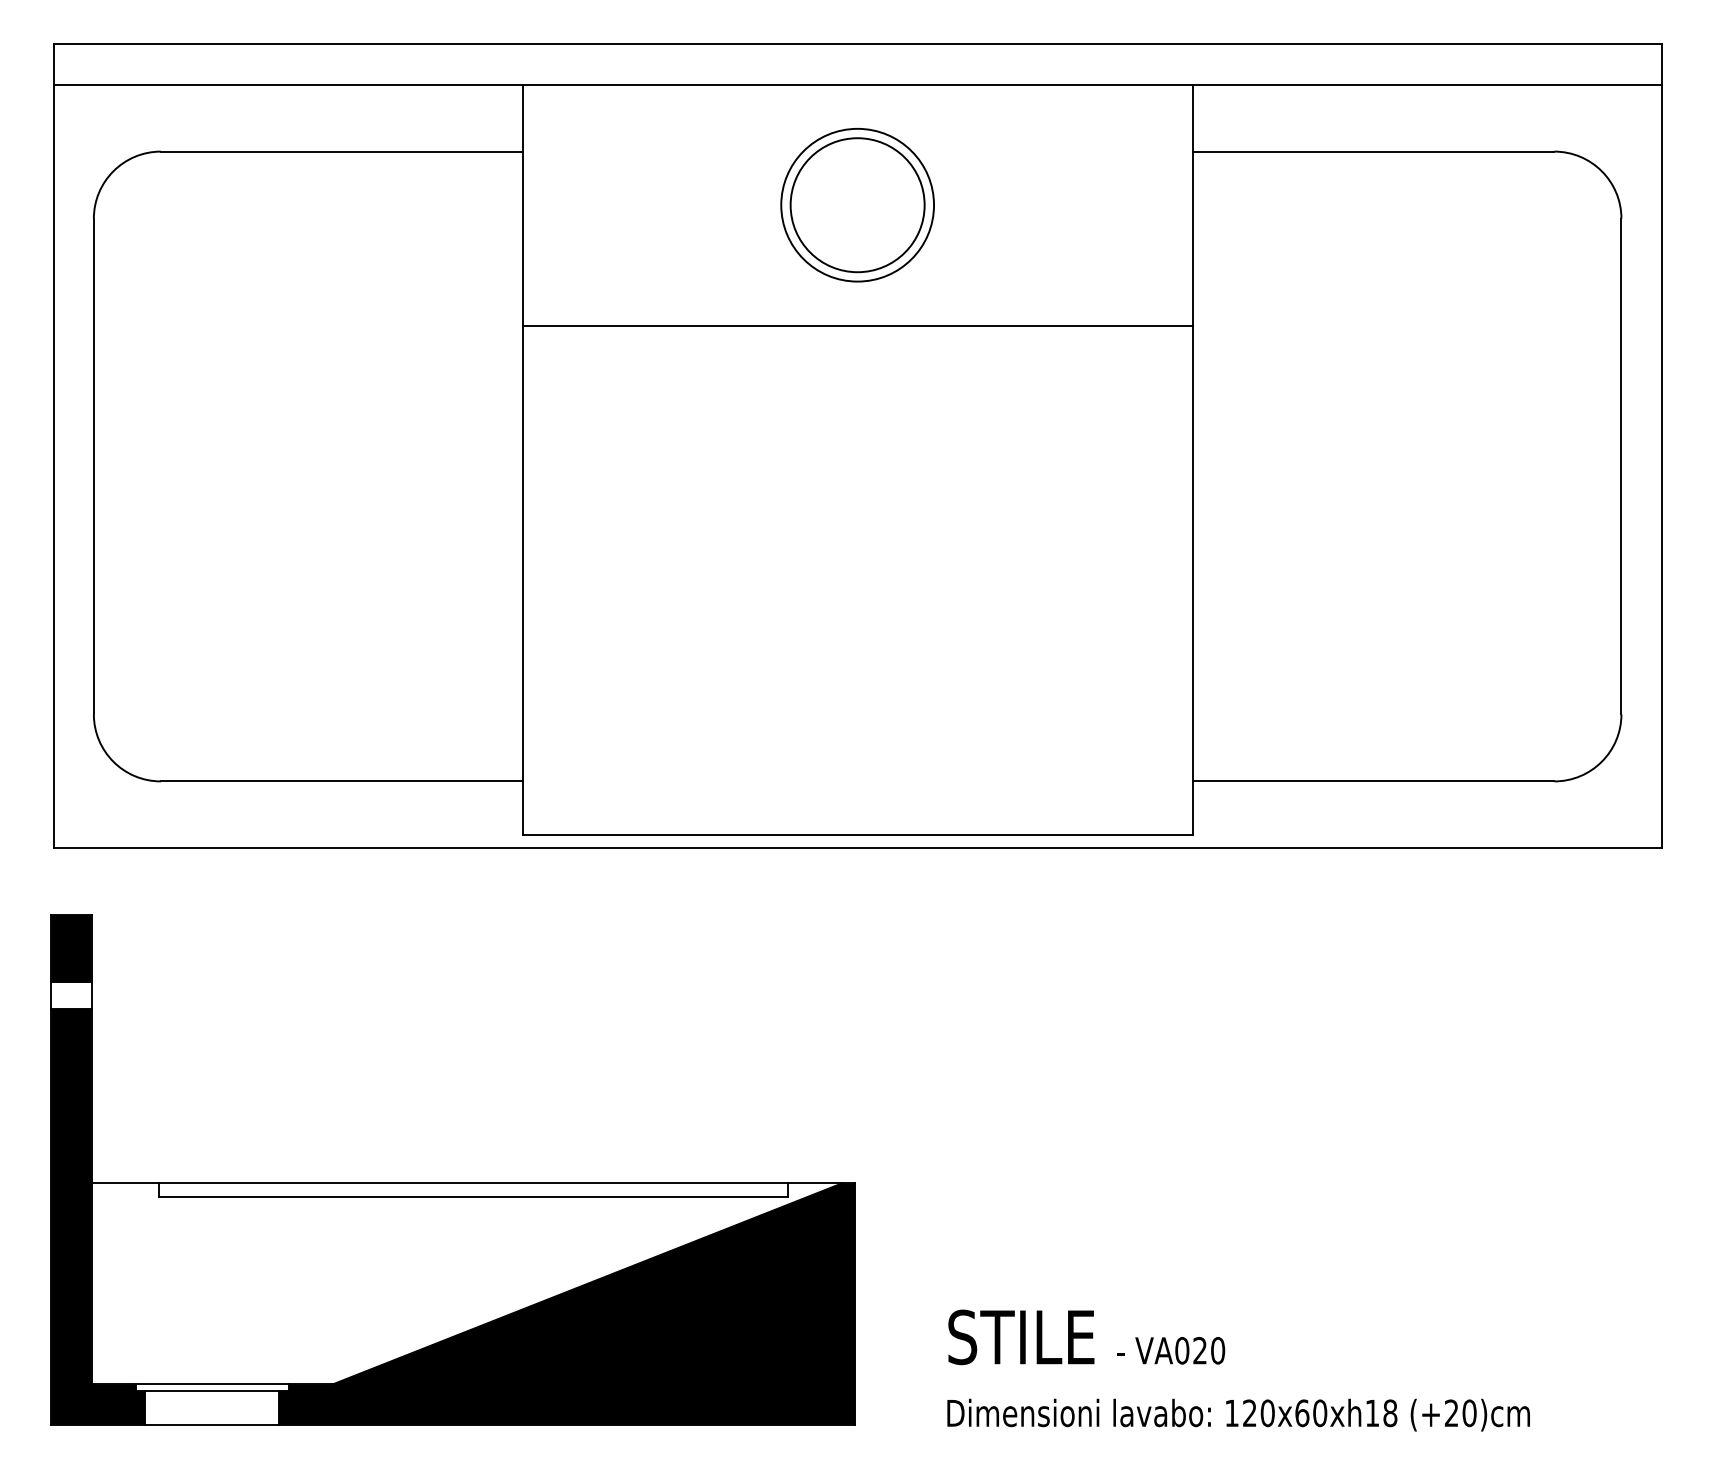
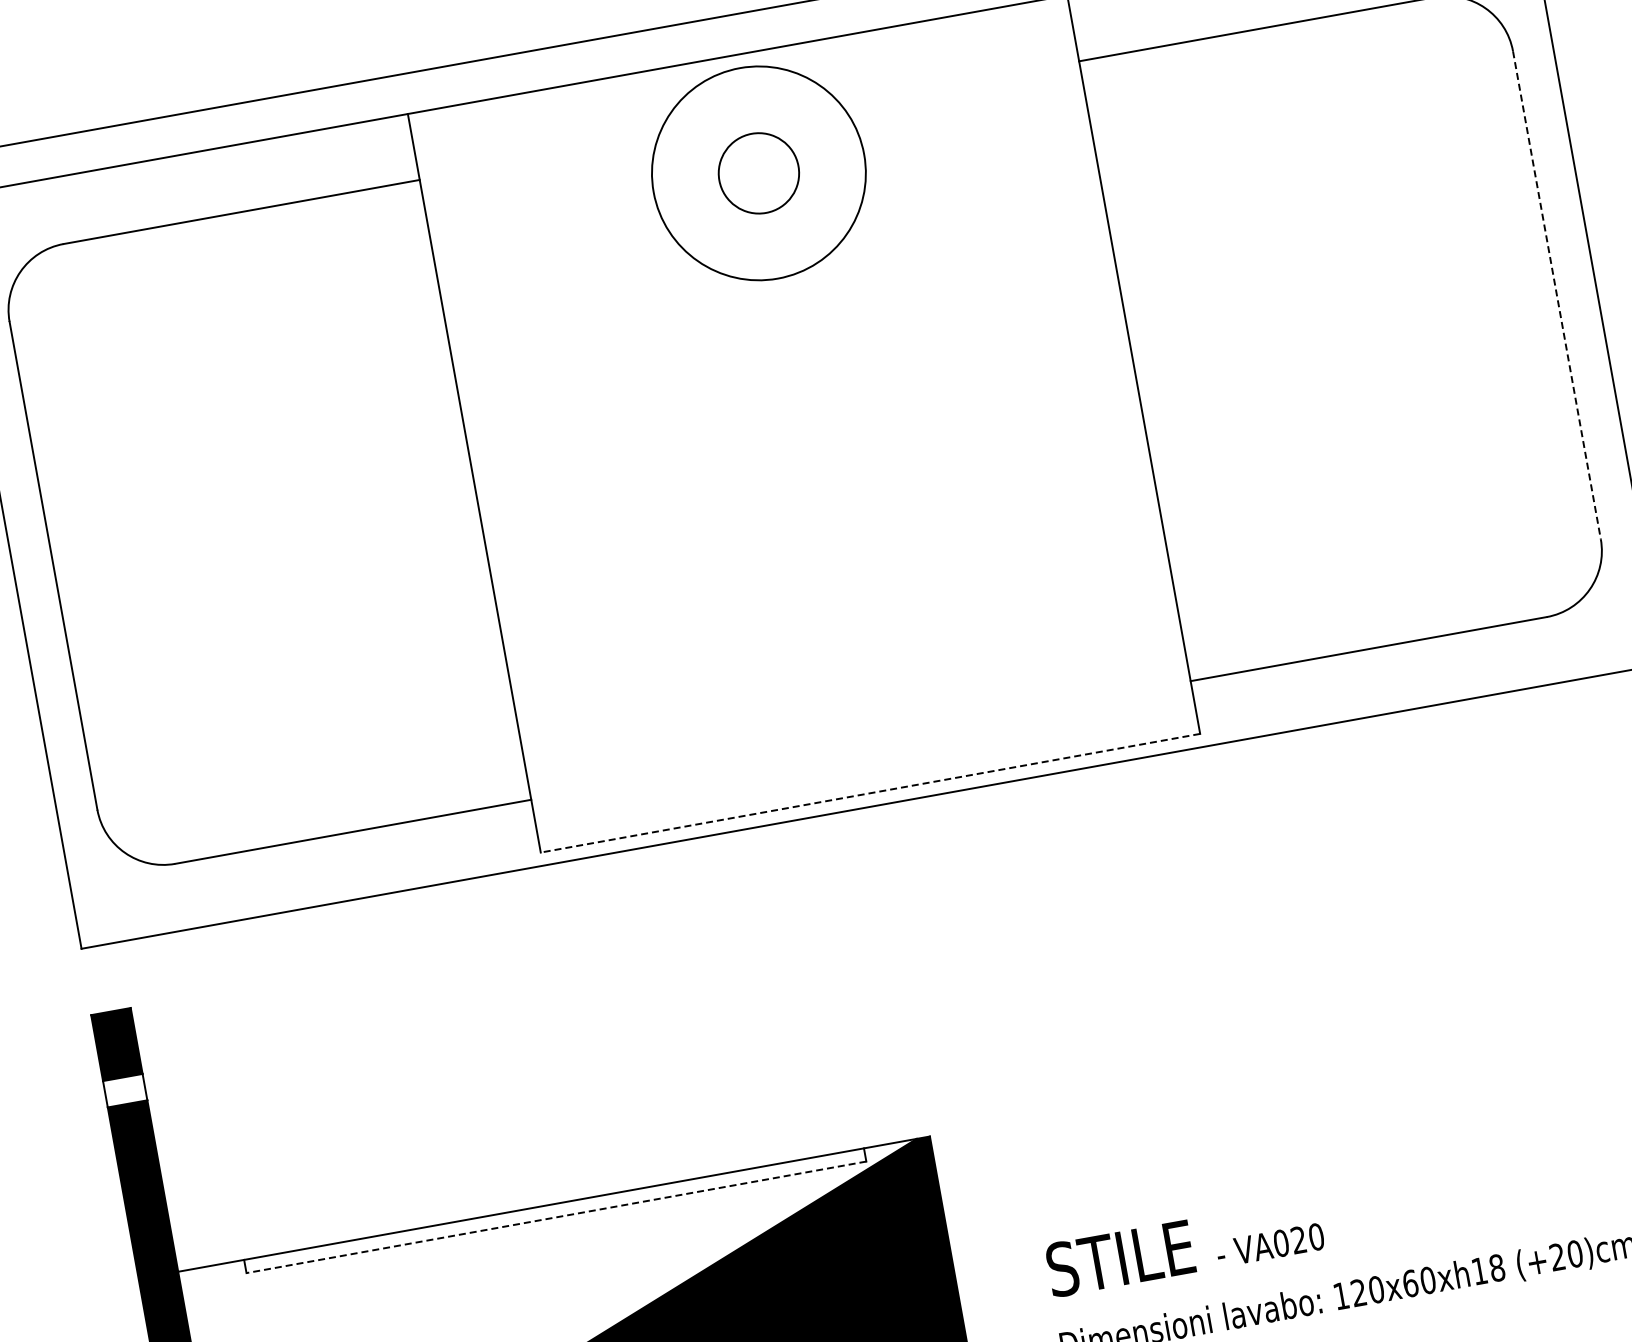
circle: (857, 204) -> (758, 172), size x1.4
circle: (857, 205) -> (758, 173), size x0.6
line: (857, 325) -> (780, 291), removed
line: (1621, 466) -> (1556, 295), solid -> dashed
line: (857, 835) -> (870, 793), solid -> dashed
line: (473, 1196) -> (556, 1217), solid -> dashed

